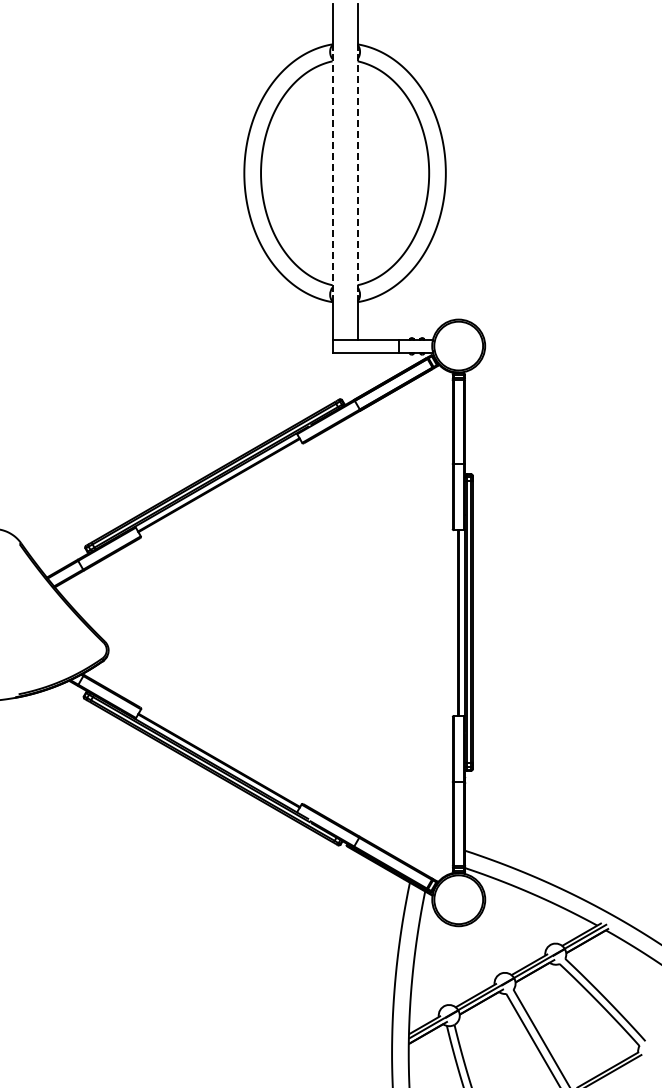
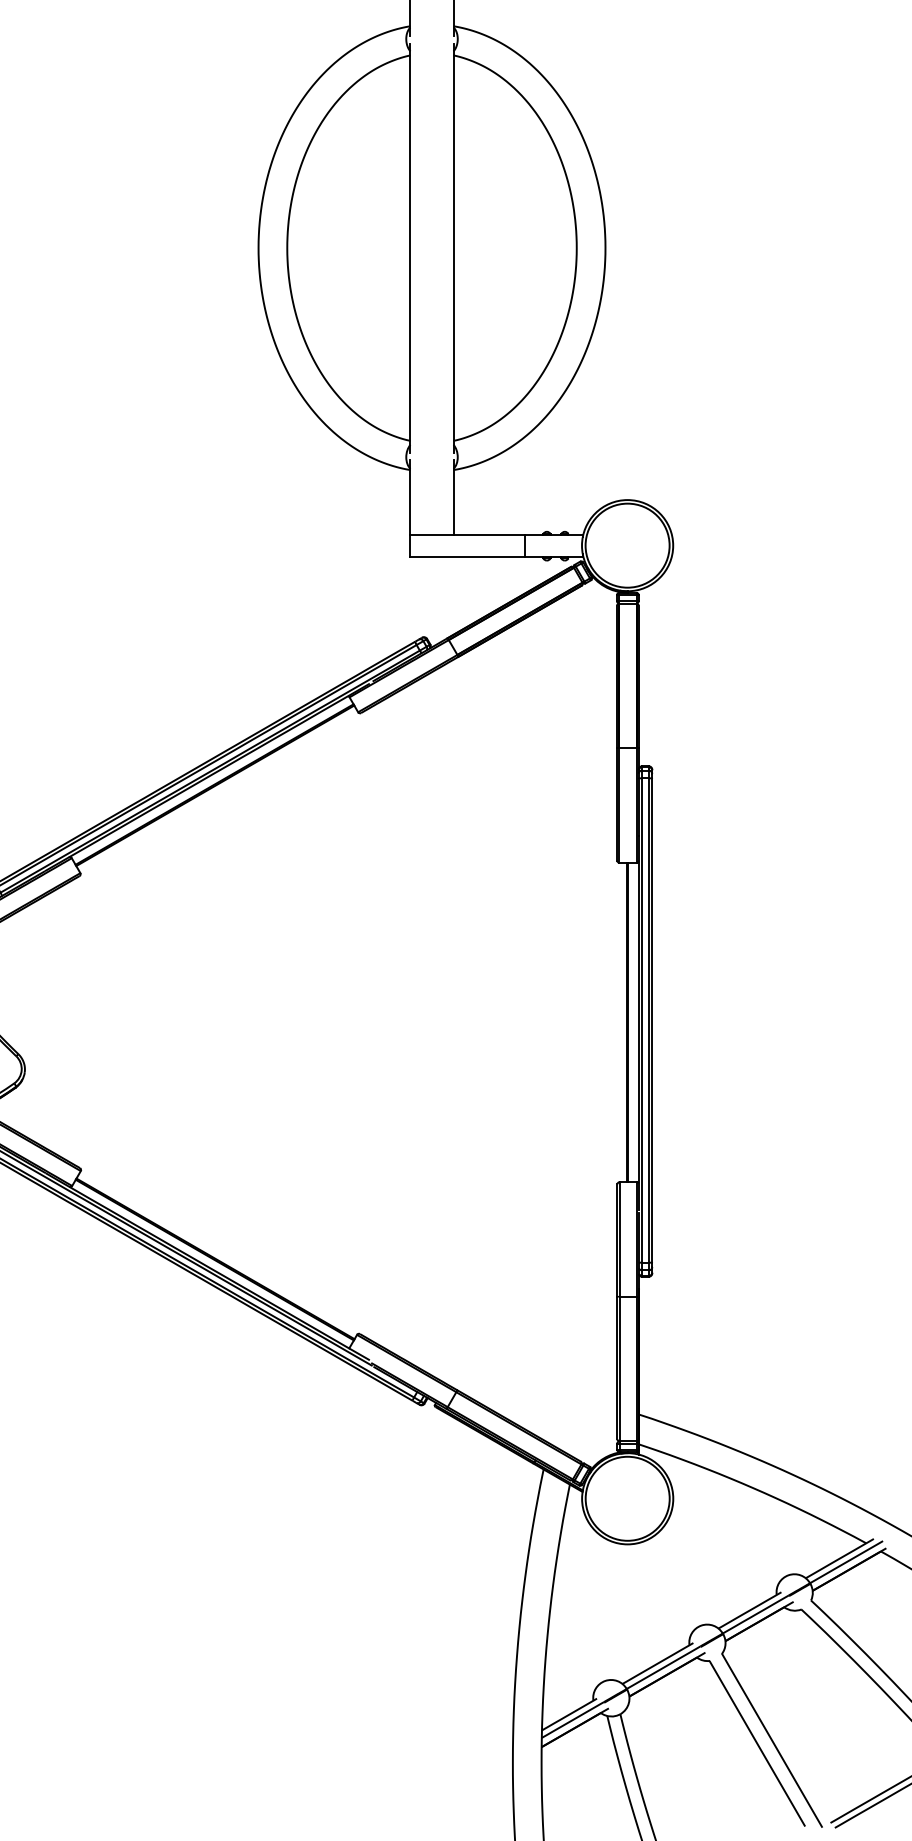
line: (332, 173) -> (410, 248), dashed -> solid
line: (357, 173) -> (453, 248), dashed -> solid

